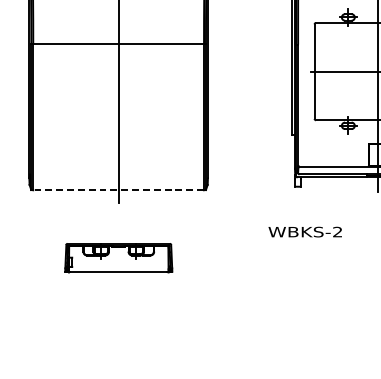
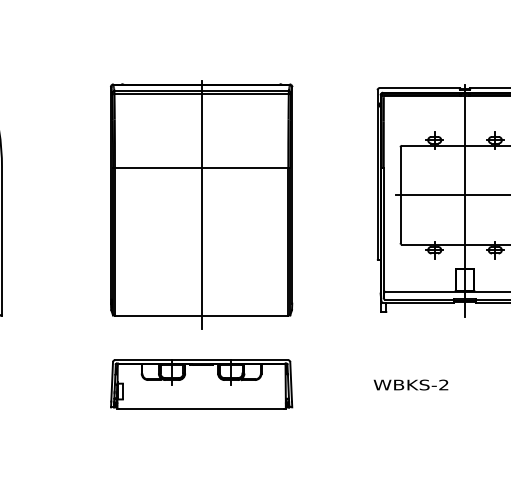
line: (118, 190) -> (201, 315), dashed -> solid
text: (304, 231) -> (410, 384), moved
part: (118, 258) -> (201, 384), size x1.67

